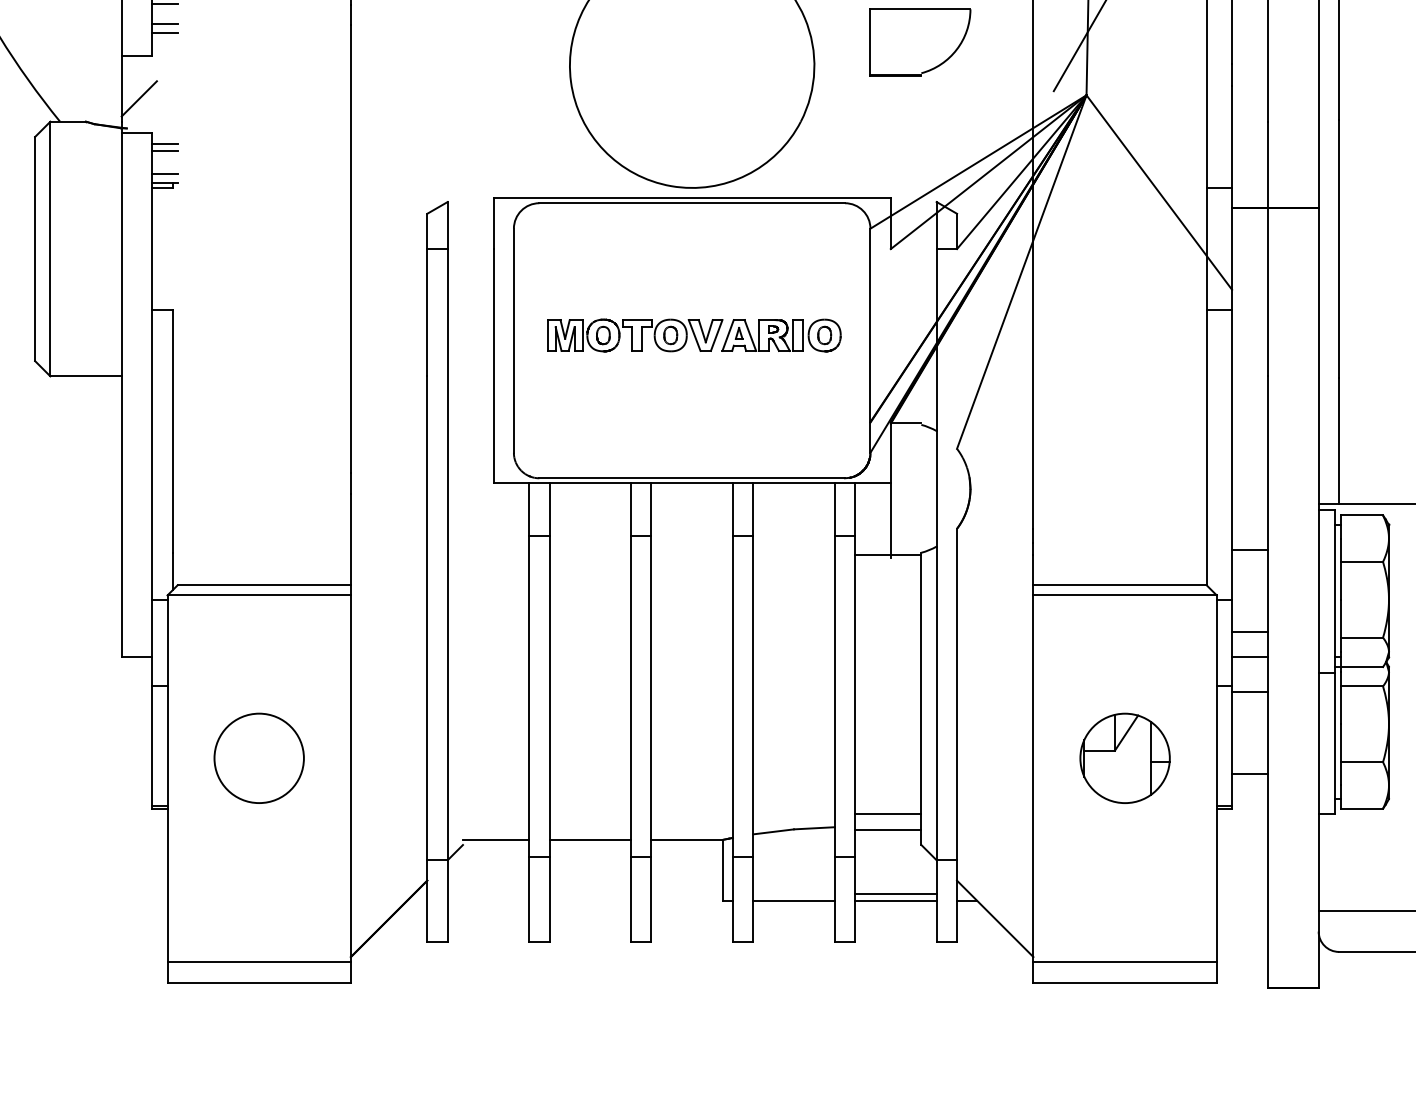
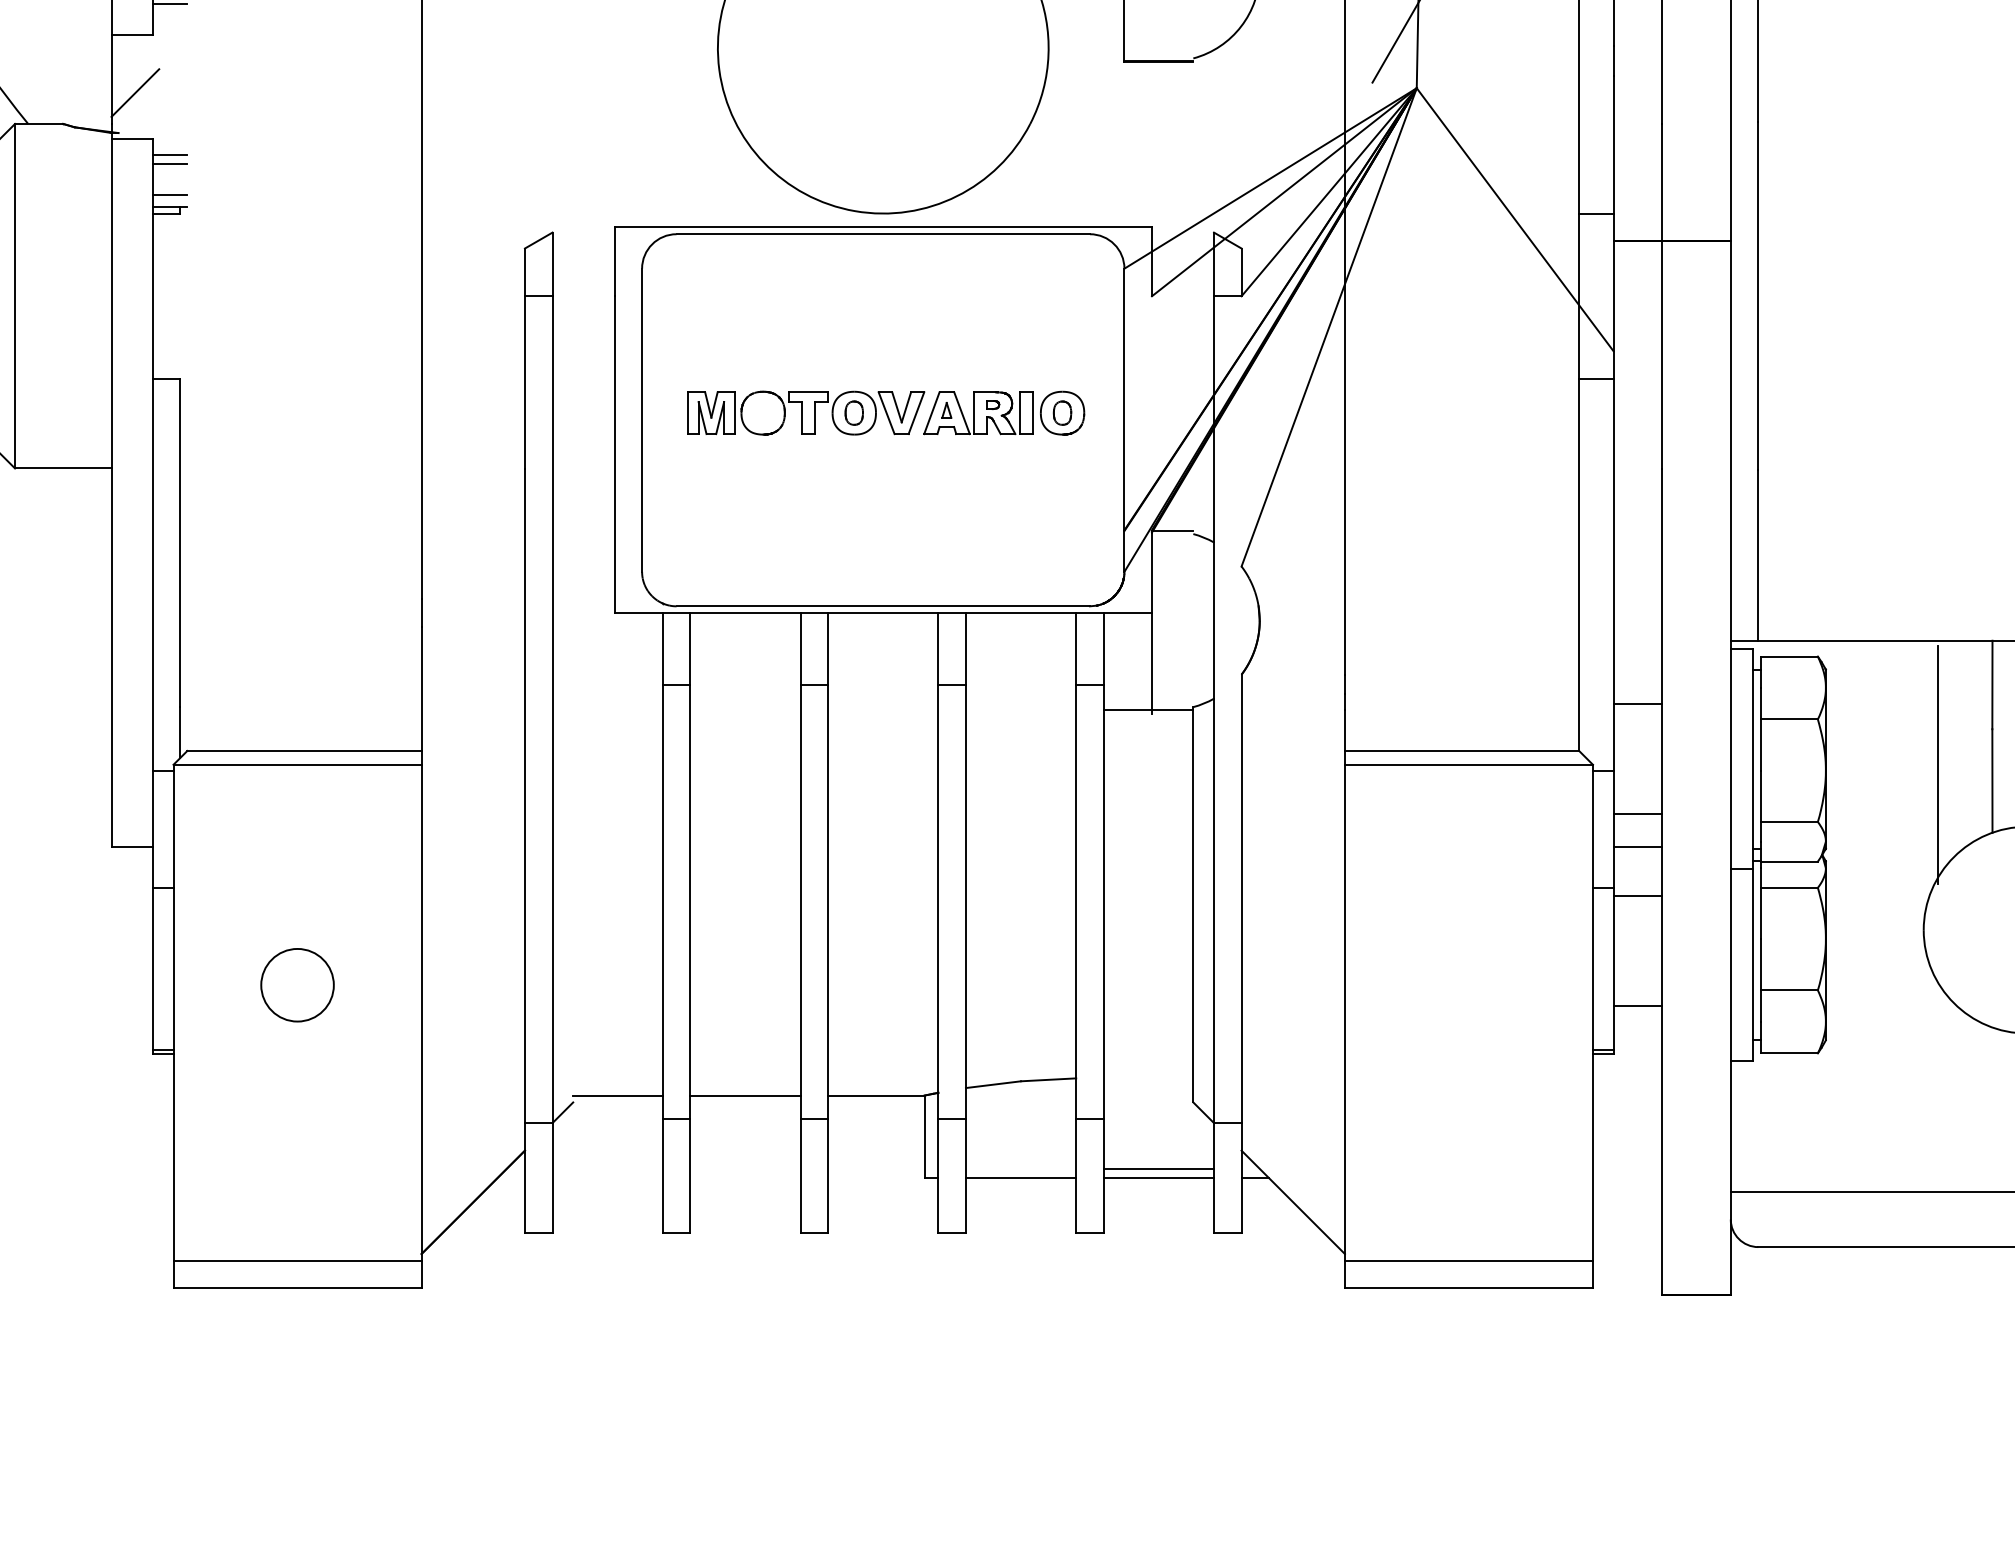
part: (602, 335) -> (762, 412), removed
circle: (259, 757) -> (297, 984), size x0.6
part: (1124, 757) -> (1468, 984), removed
line: (888, 814) -> (1148, 1060), removed
line: (888, 830) -> (1148, 1082), removed

